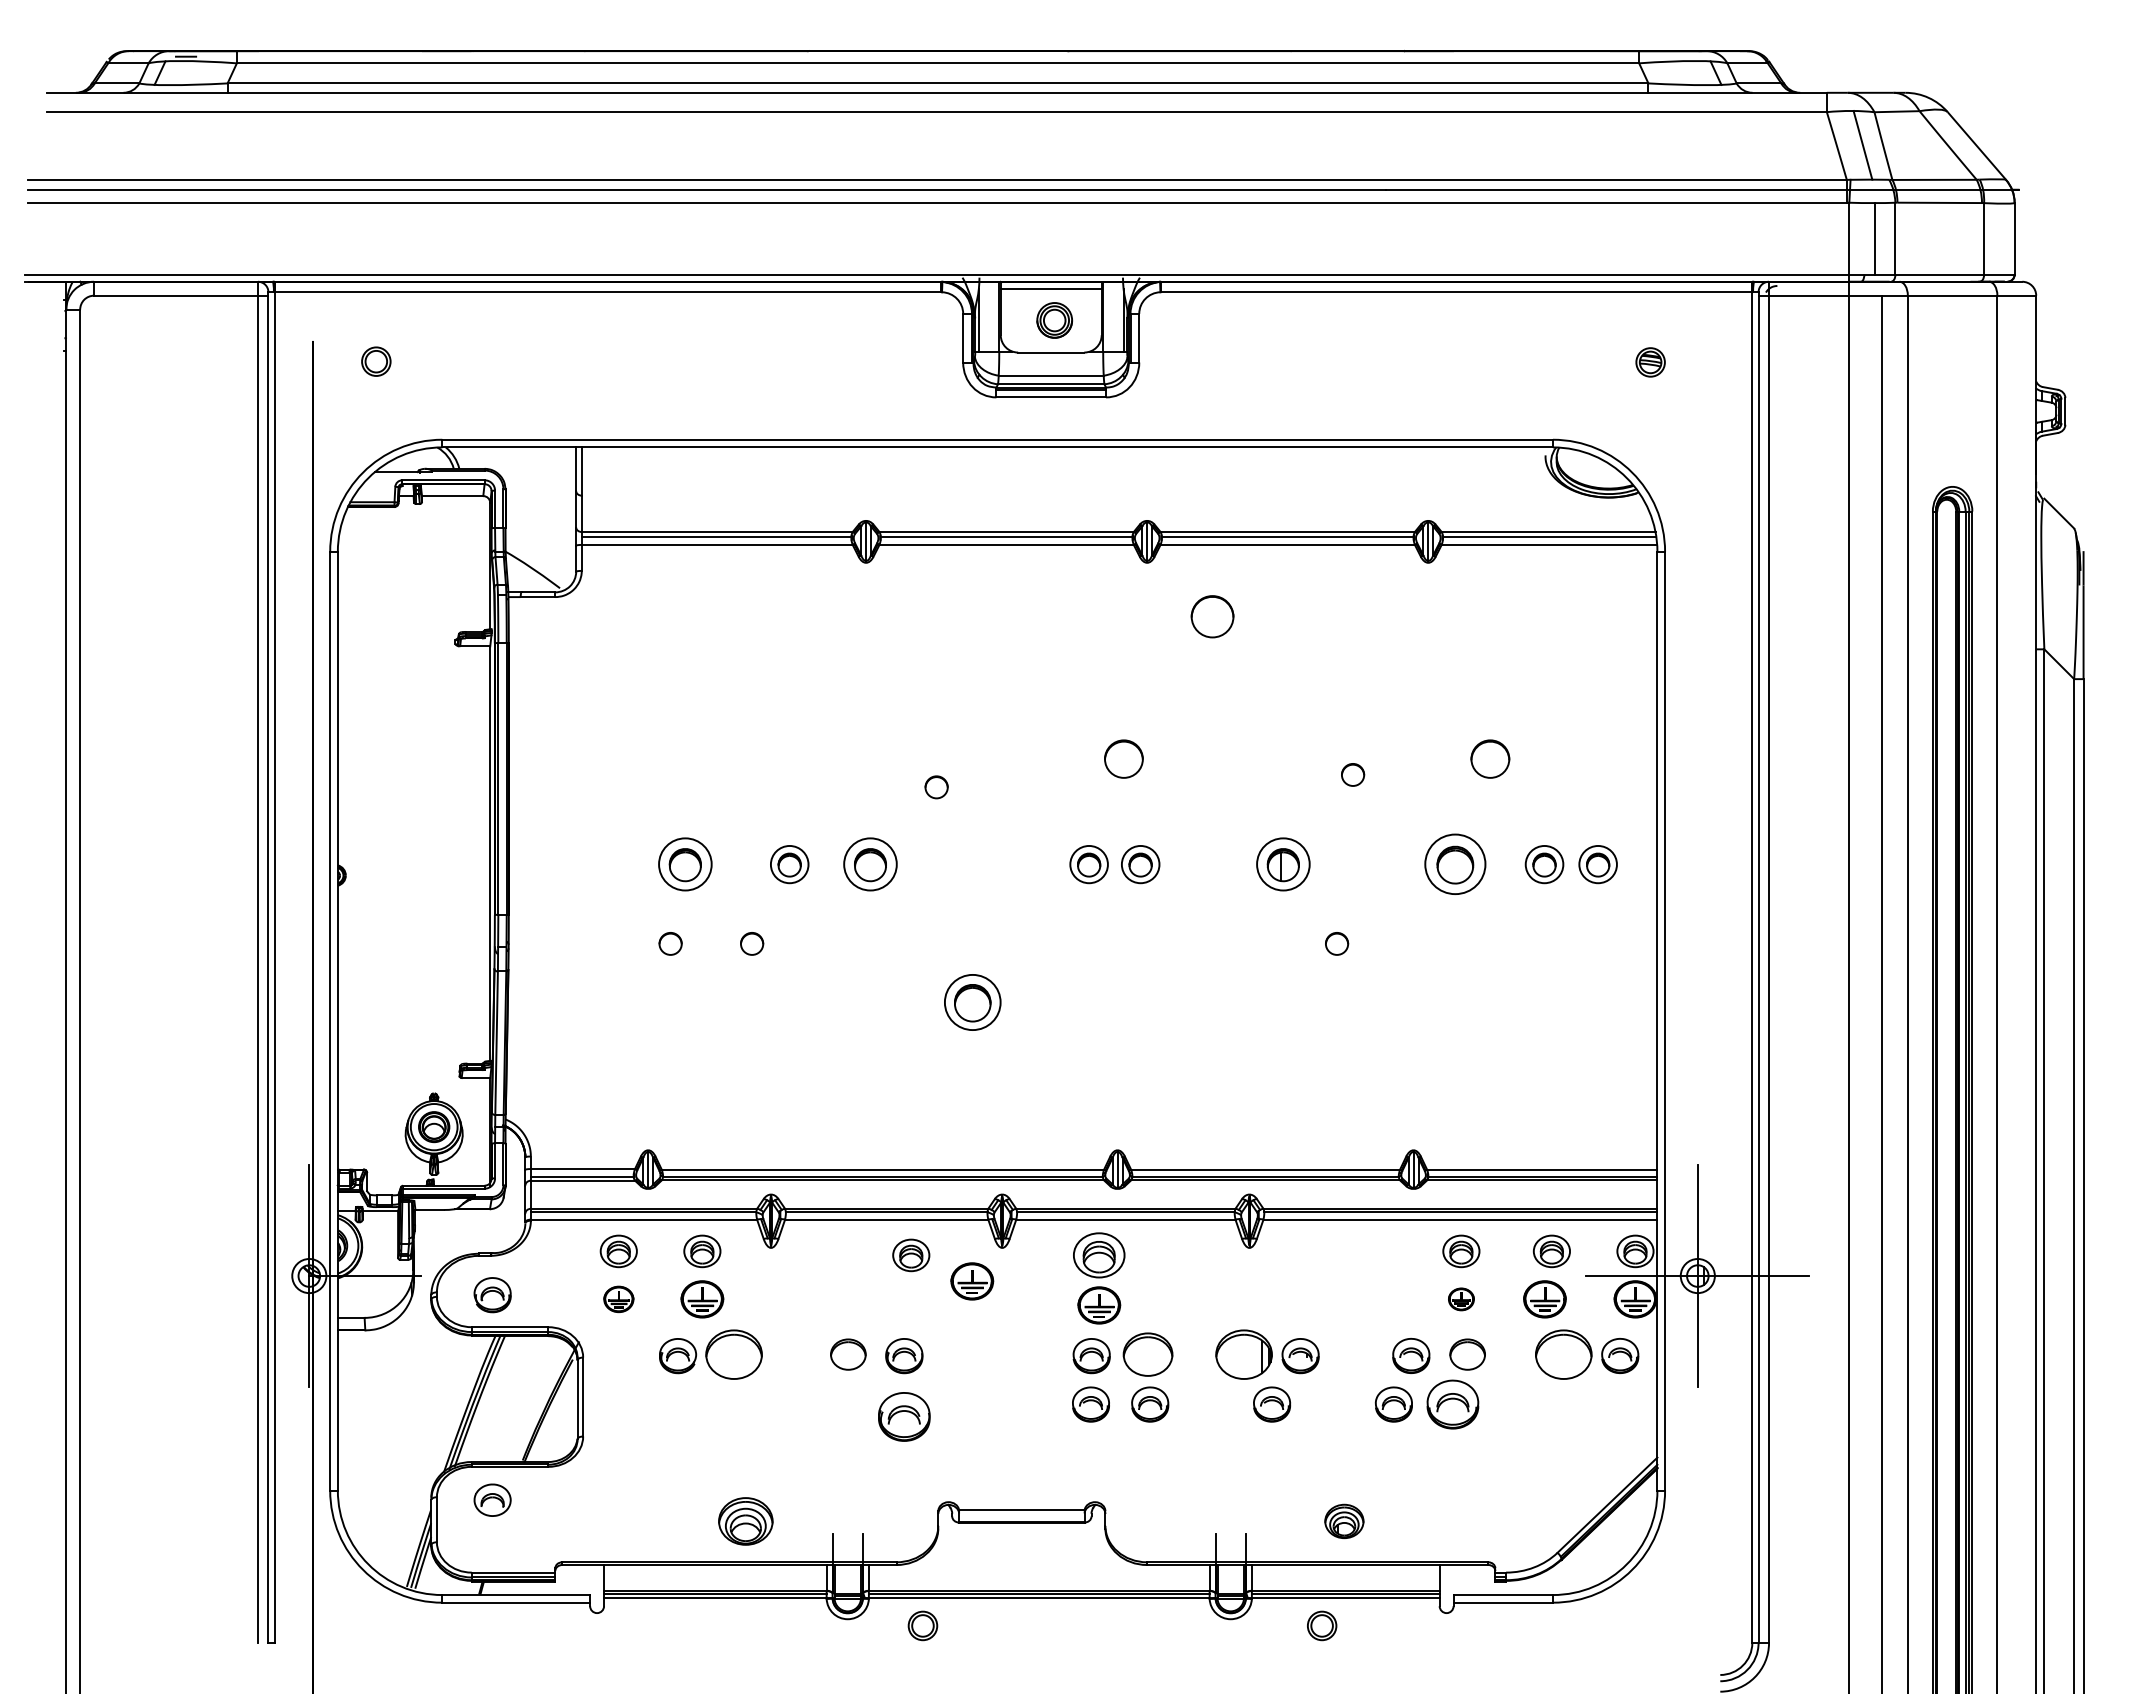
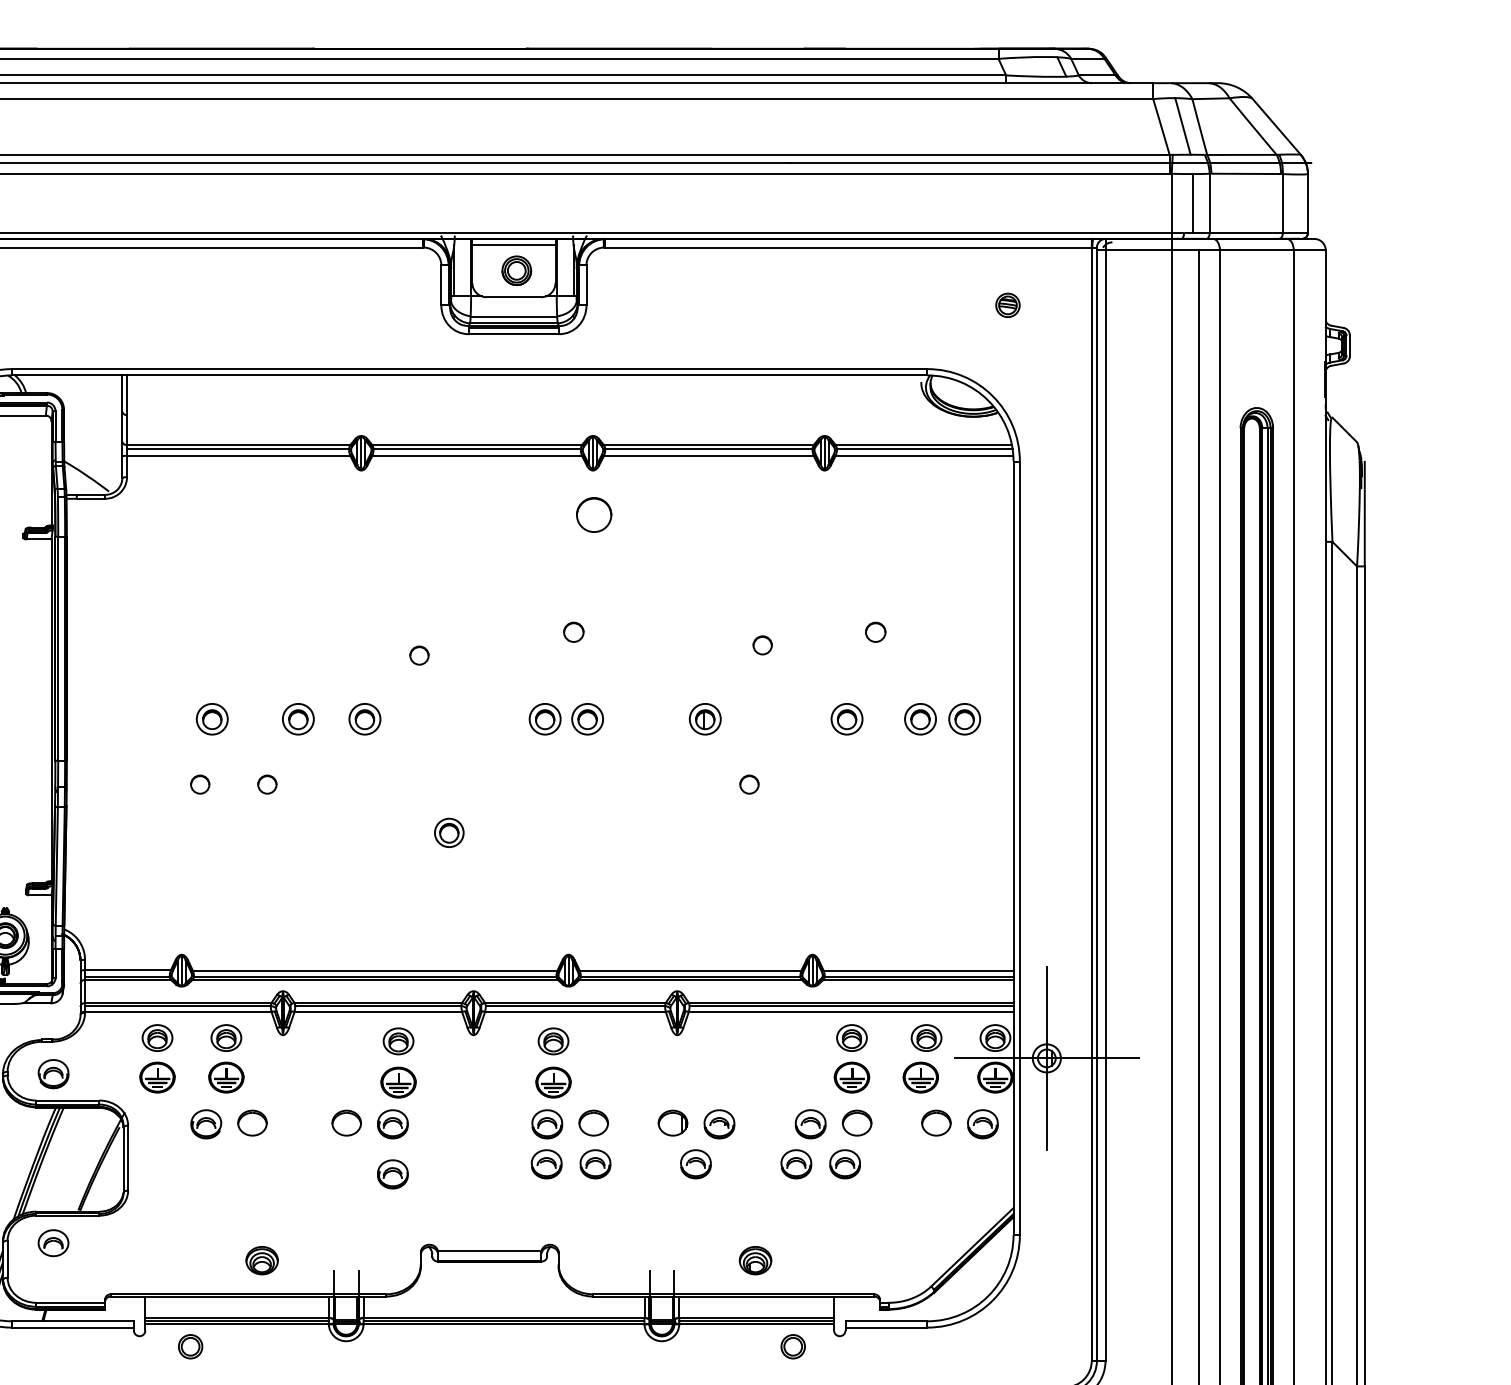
part: (1212, 616) -> (594, 514), moved
part: (1123, 758) -> (573, 631), size x0.62
part: (1489, 758) -> (875, 631), size x0.62
part: (684, 864) -> (211, 719), size x0.71
part: (870, 864) -> (364, 719), size x0.71
part: (1283, 864) -> (705, 719), size x0.71
part: (1455, 864) -> (847, 719), size x0.62
part: (972, 1002) -> (449, 832), size x0.62
part: (1099, 1255) -> (553, 1041), size x0.71
part: (972, 1281) -> (398, 1082), moved
part: (618, 1299) -> (157, 1077), size x1.43
part: (1461, 1299) -> (852, 1077), size x1.67
part: (733, 1354) -> (252, 1123), size x0.62
part: (1147, 1354) -> (593, 1123), size x0.71
part: (1244, 1354) -> (673, 1123), size x0.62
part: (1563, 1354) -> (936, 1123), size x0.62
part: (1453, 1404) -> (845, 1164), size x0.71
part: (904, 1416) -> (392, 1174), size x0.71
part: (745, 1521) -> (261, 1260), size x0.71
part: (922, 1625) -> (190, 1346), moved
part: (1322, 1625) -> (793, 1346), moved

